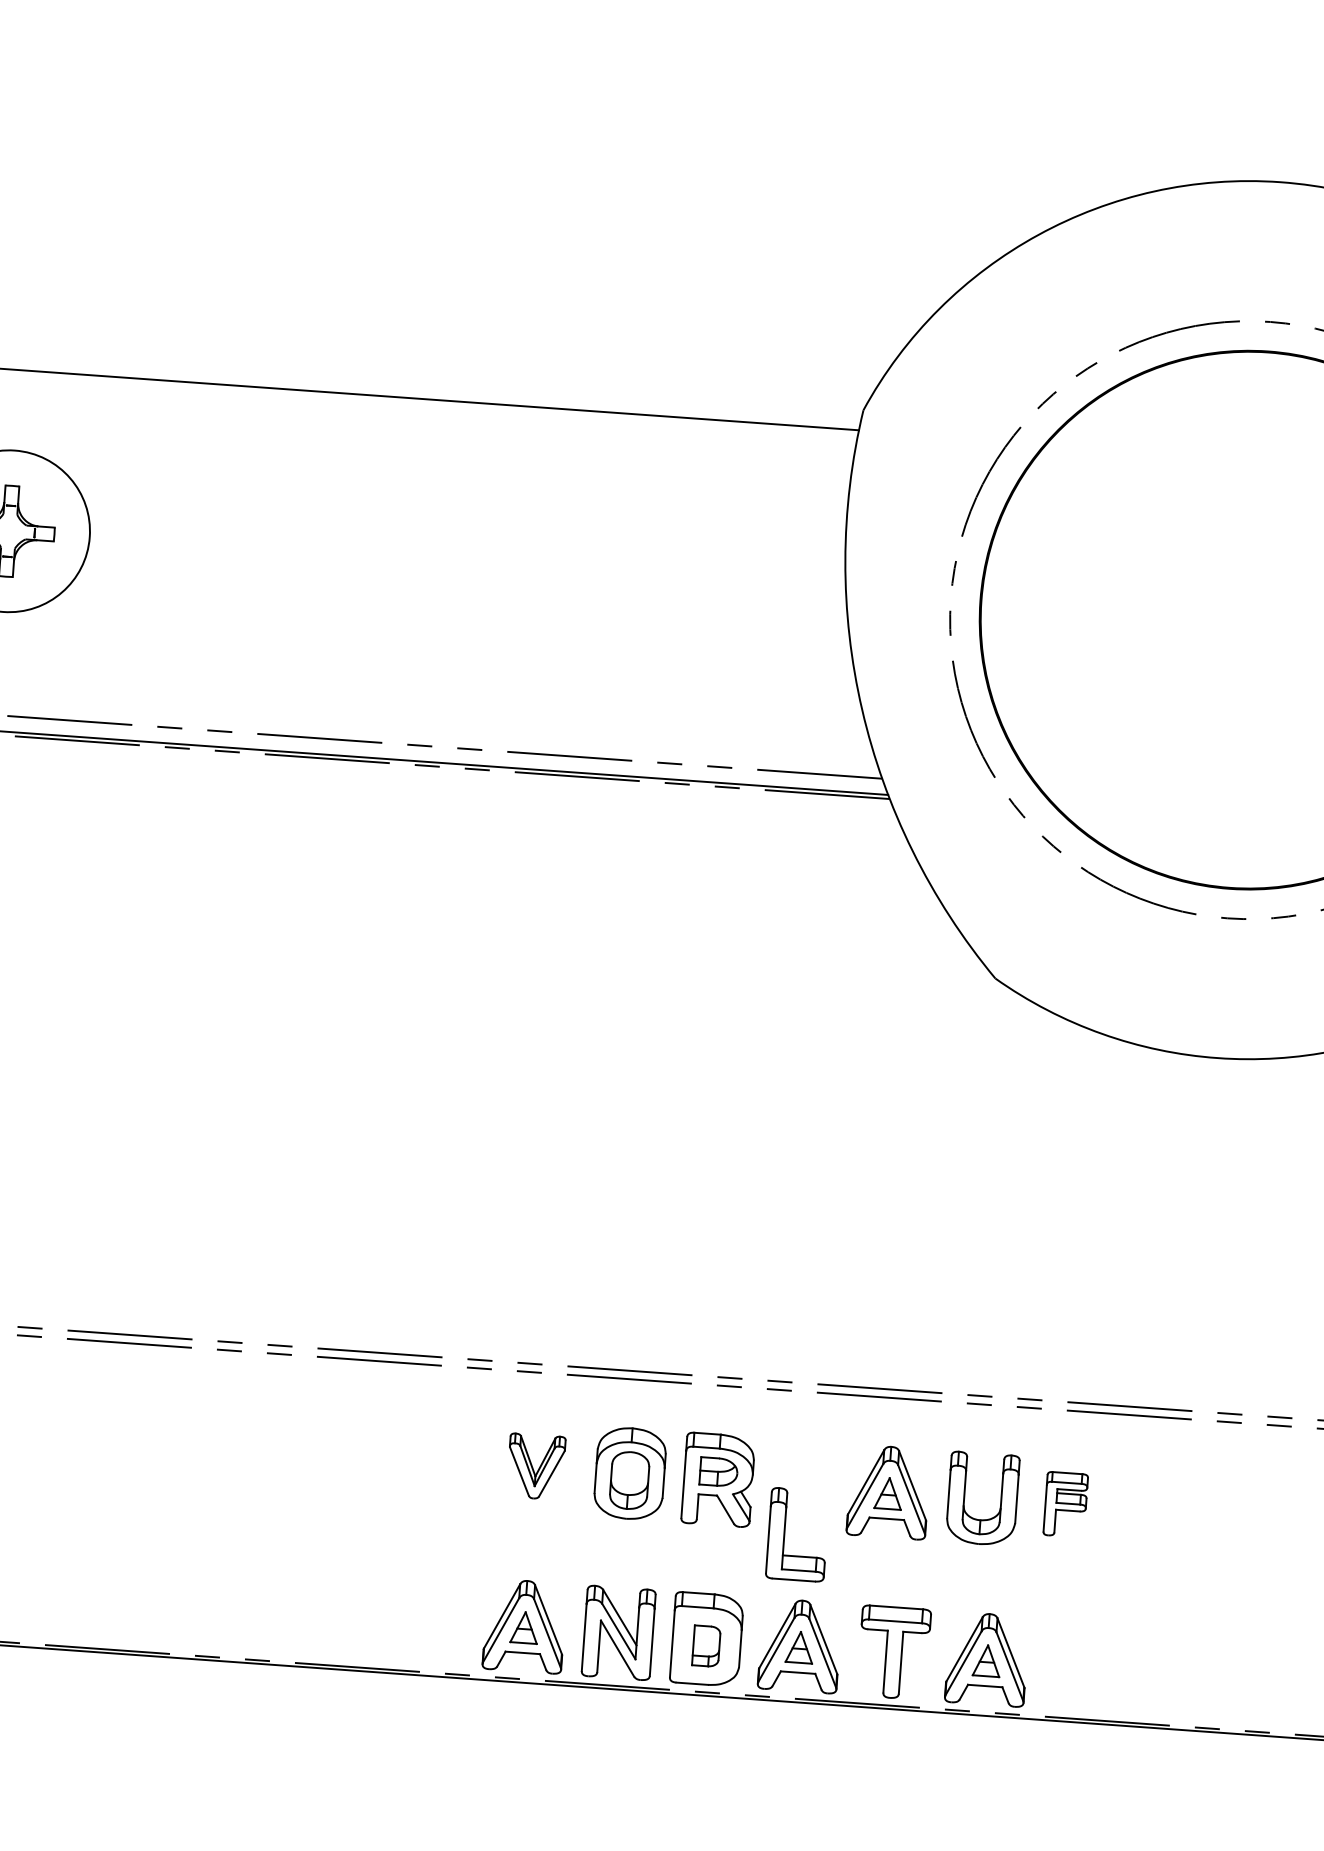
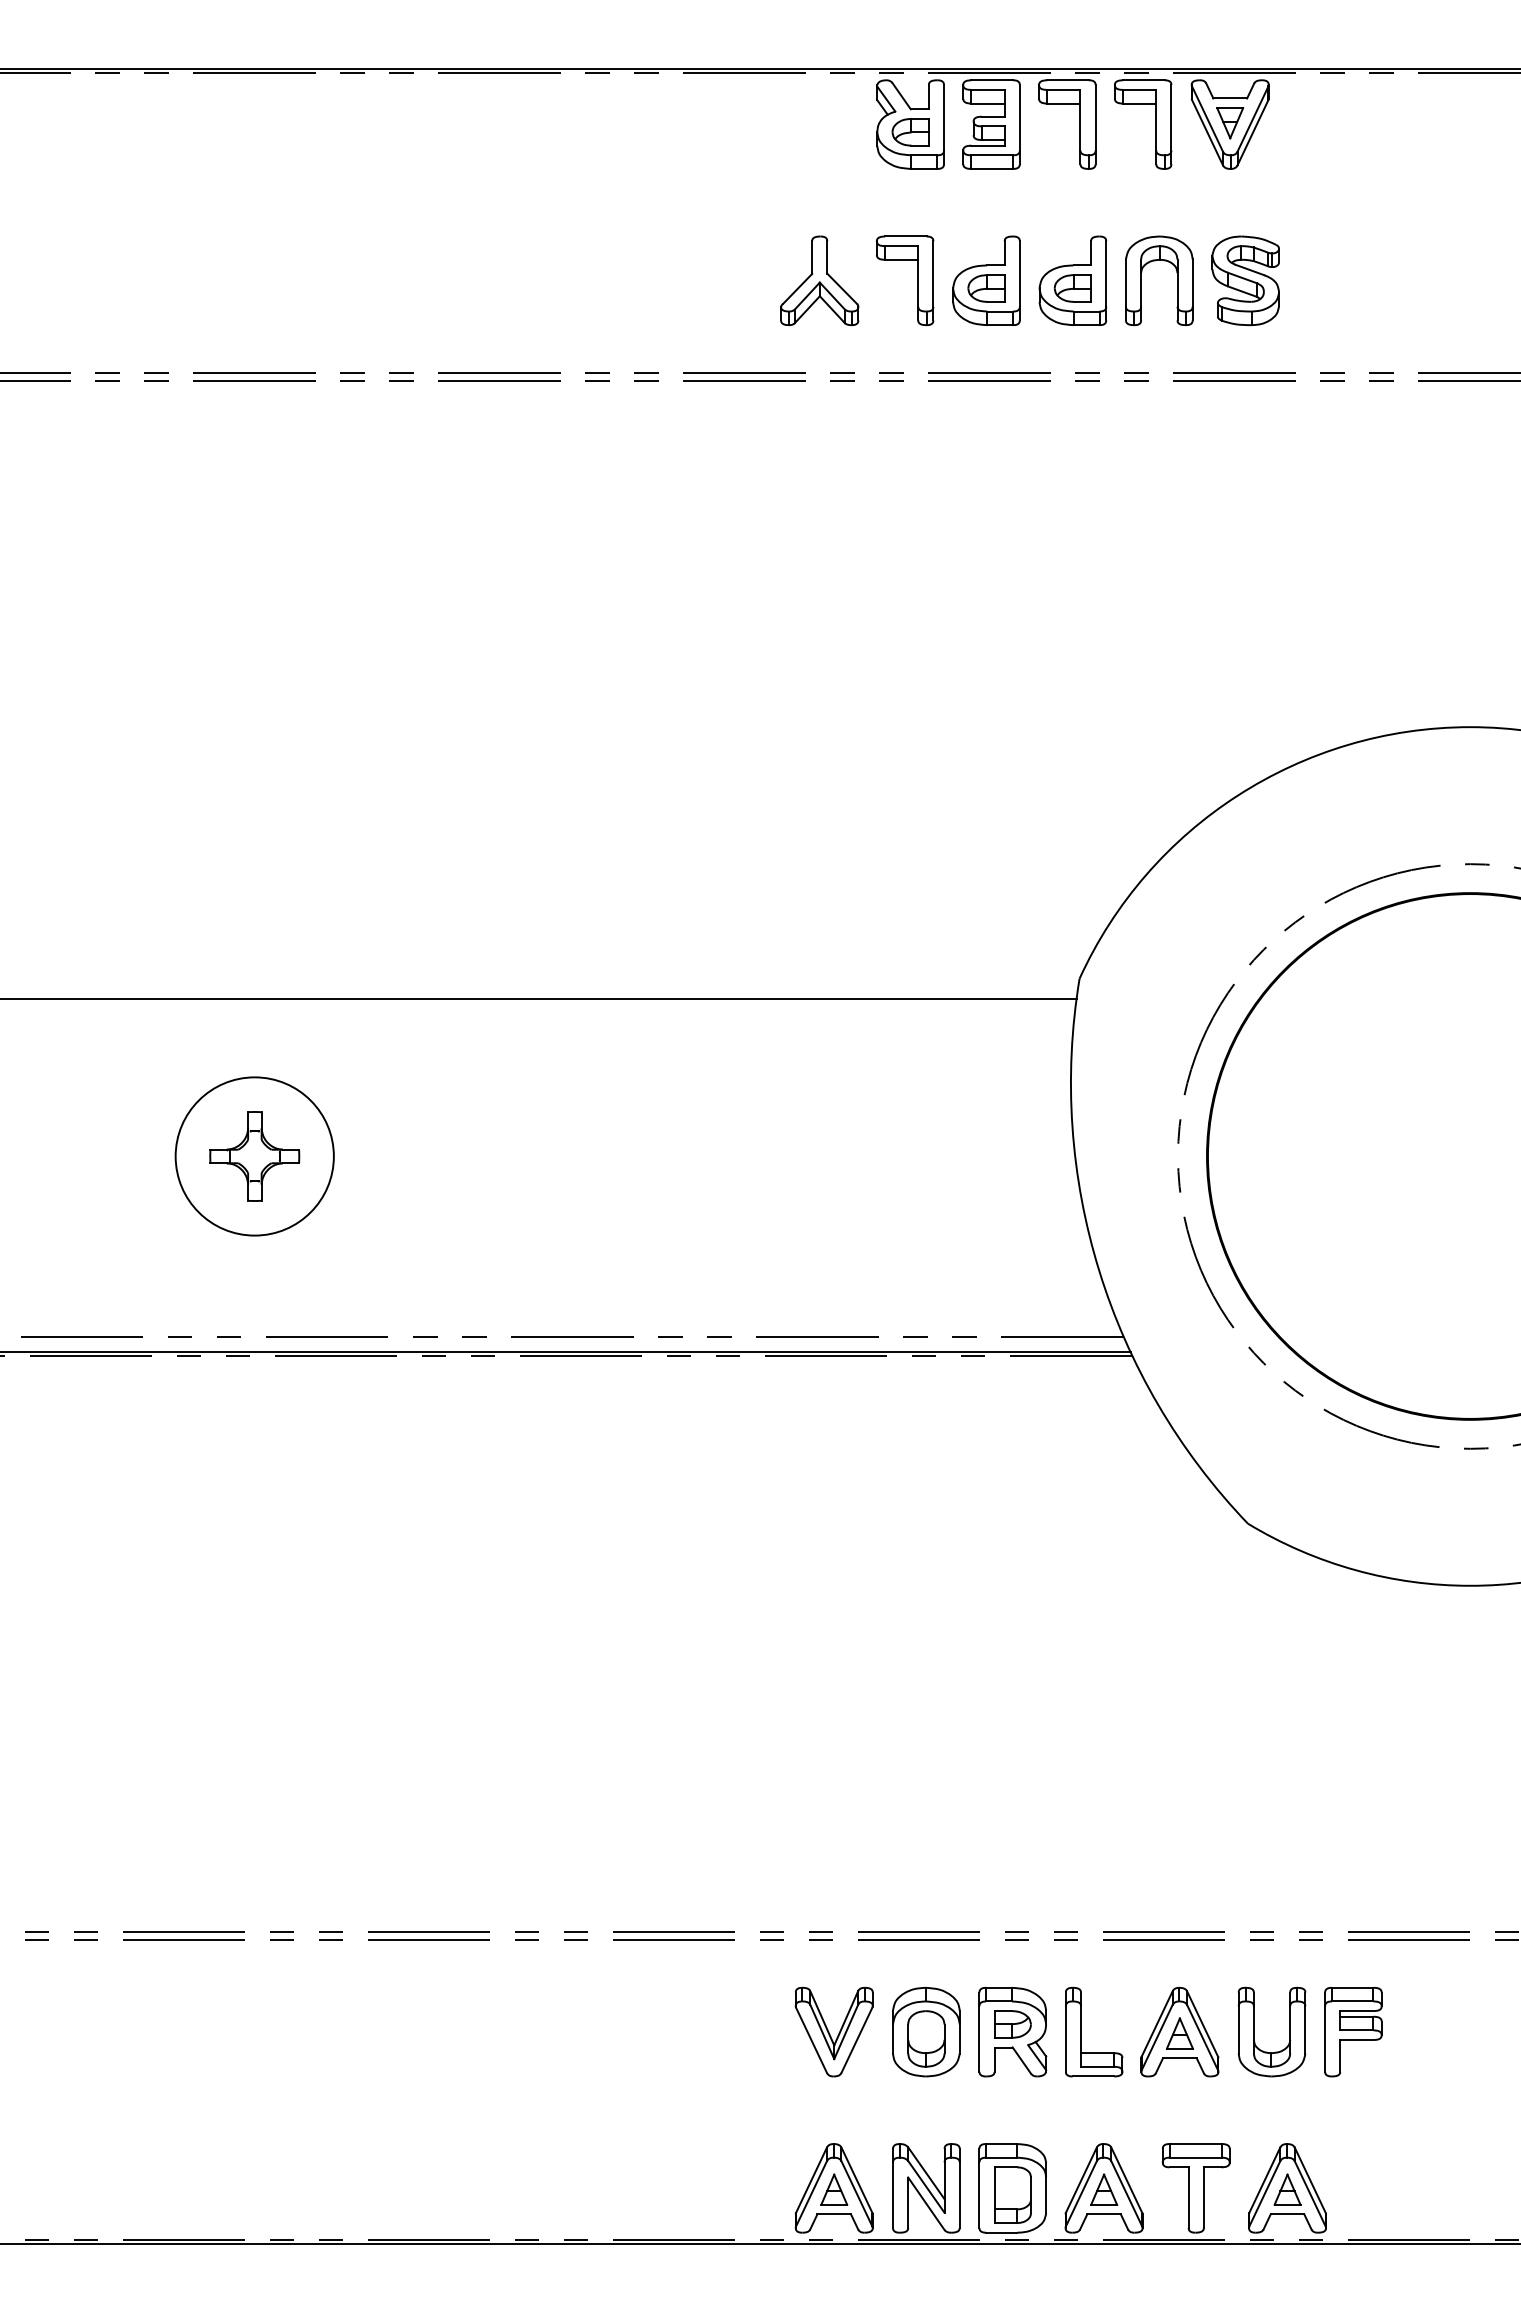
part: (535, 1466) -> (833, 2031), size x1.43
part: (1065, 1504) -> (1353, 2031), size x1.43
part: (784, 1533) -> (1081, 2031), moved
part: (706, 1645) -> (1012, 2194), size x1.43

